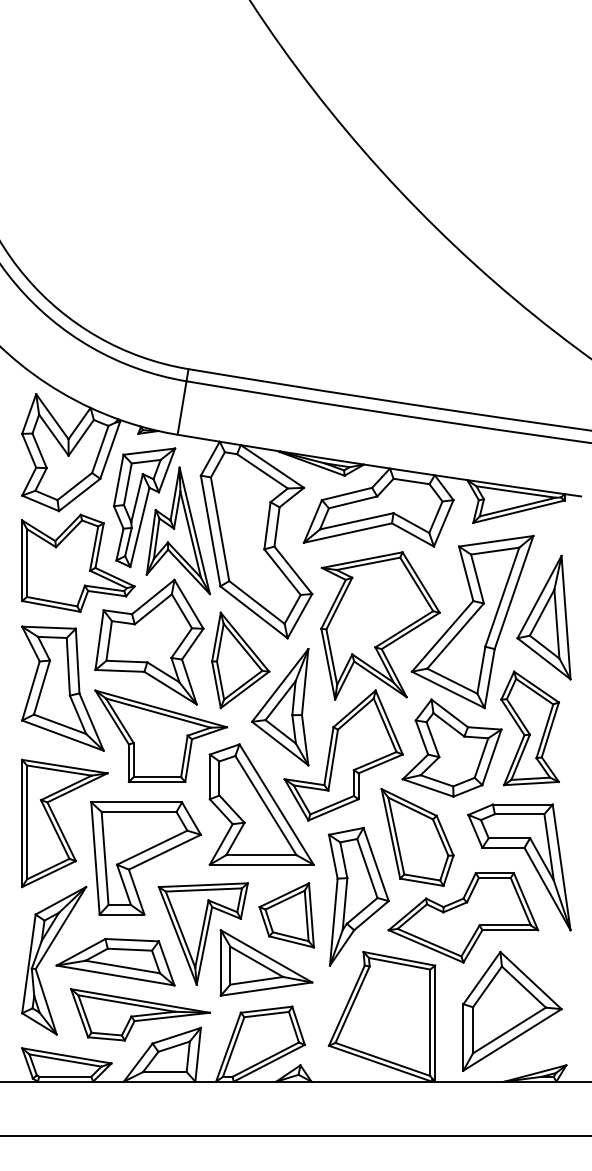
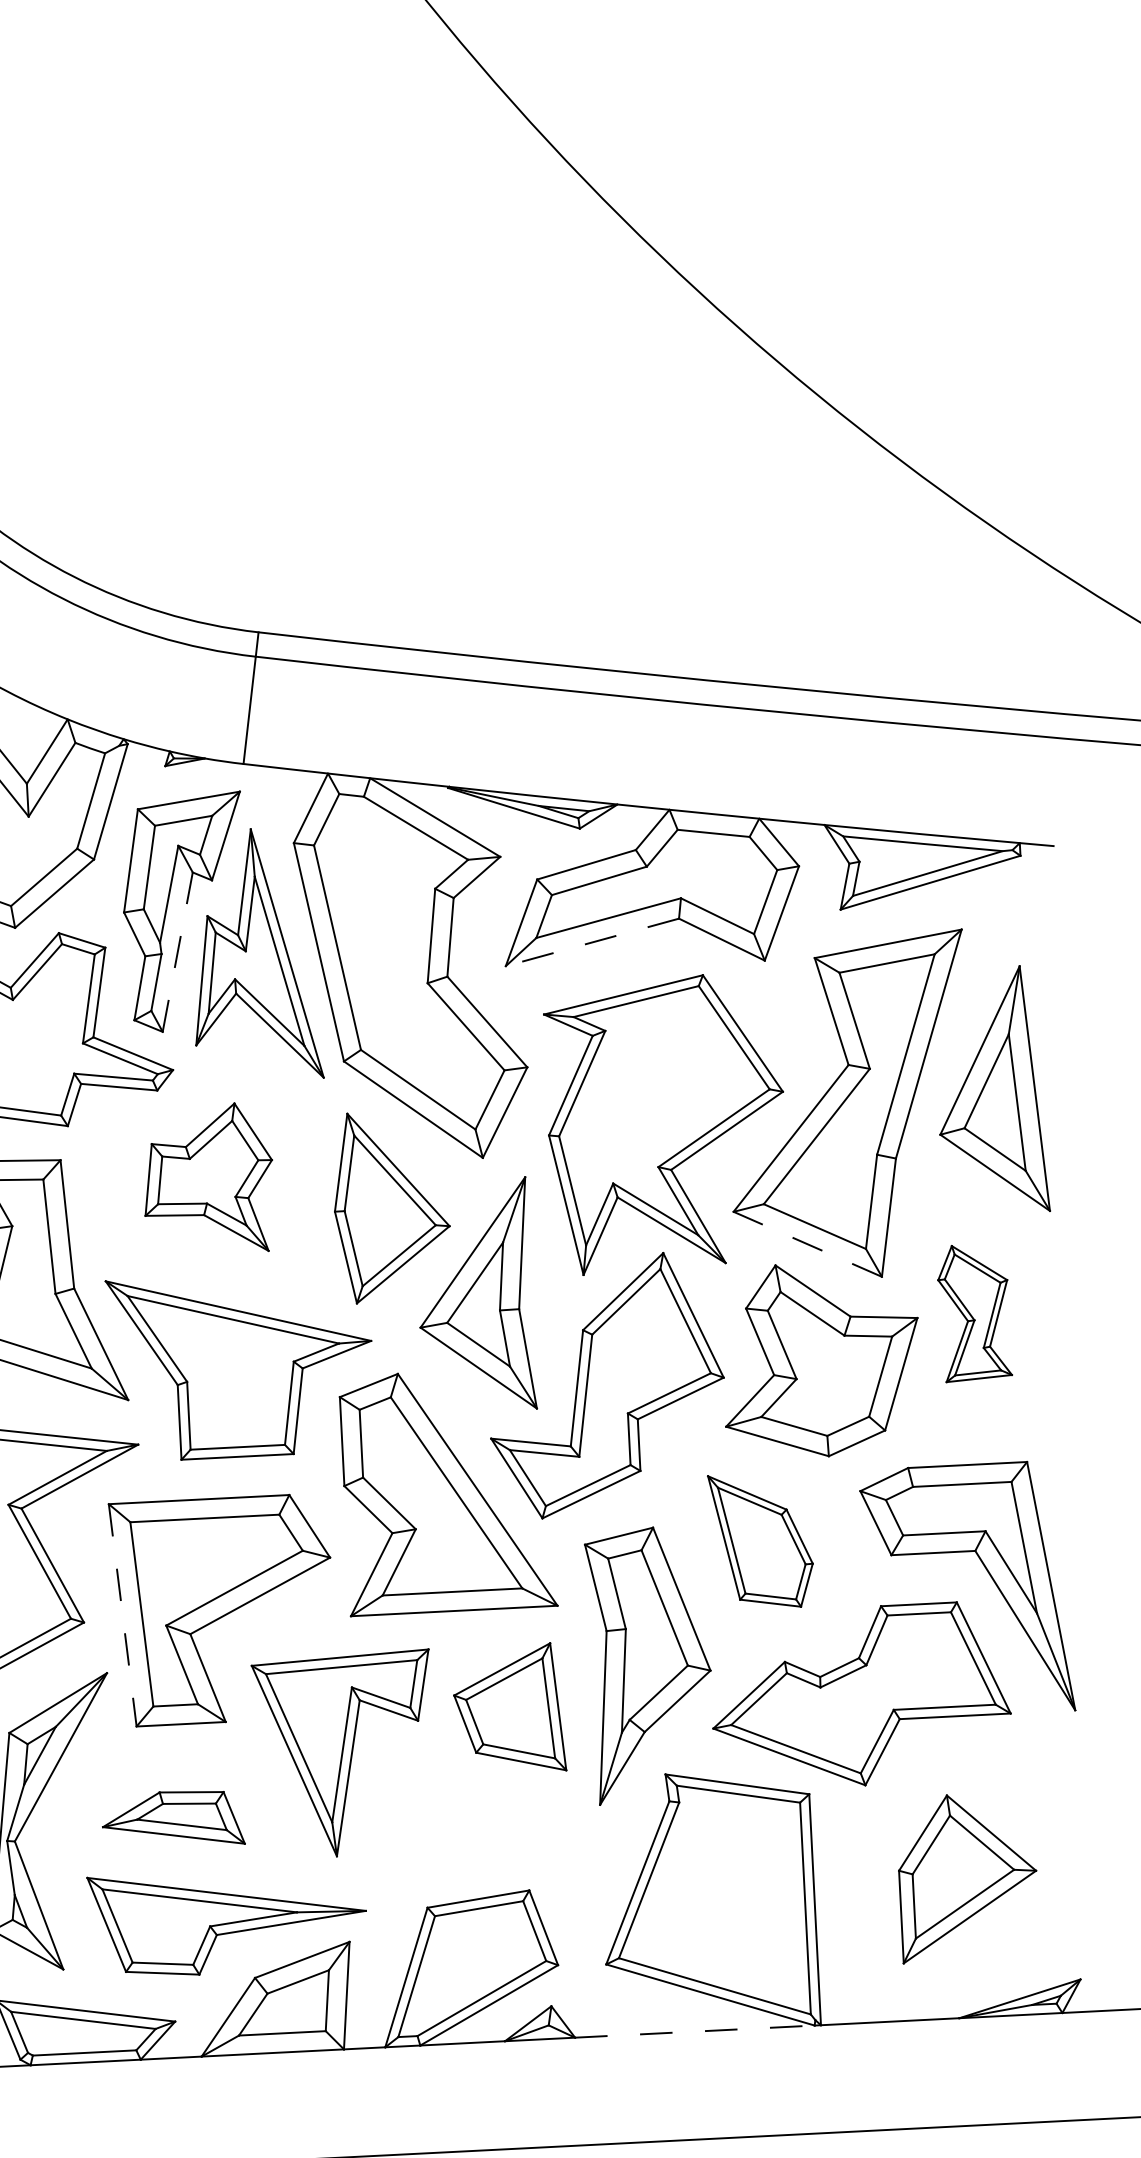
line: (139, 527) -> (176, 952), solid -> dashed
line: (347, 533) -> (591, 943), solid -> dashed
part: (149, 641) -> (208, 1178), size x0.6
line: (448, 689) -> (808, 1243), solid -> dashed
part: (529, 728) -> (973, 1312), size x0.6
part: (417, 837) -> (761, 1541), size x0.7
line: (95, 858) -> (122, 1615), solid -> dashed
part: (115, 961) -> (172, 1818), size x0.6
part: (266, 962) -> (473, 1805), removed
part: (512, 1010) -> (967, 1875), size x0.7
line: (372, 1081) -> (696, 2031), solid -> dashed

